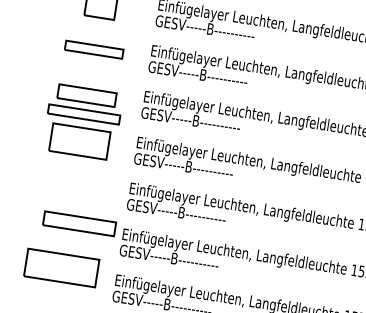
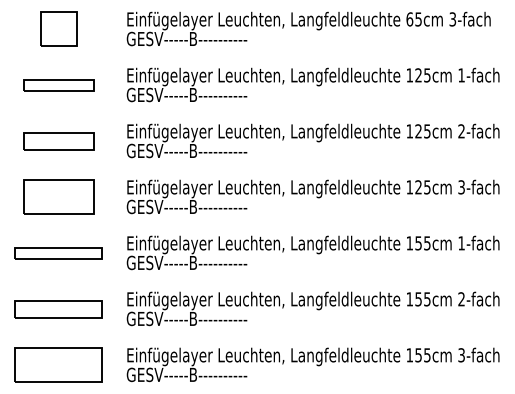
part: (83, 114) -> (58, 253), moved
part: (79, 224) -> (58, 309), moved
part: (61, 267) -> (58, 364), moved

